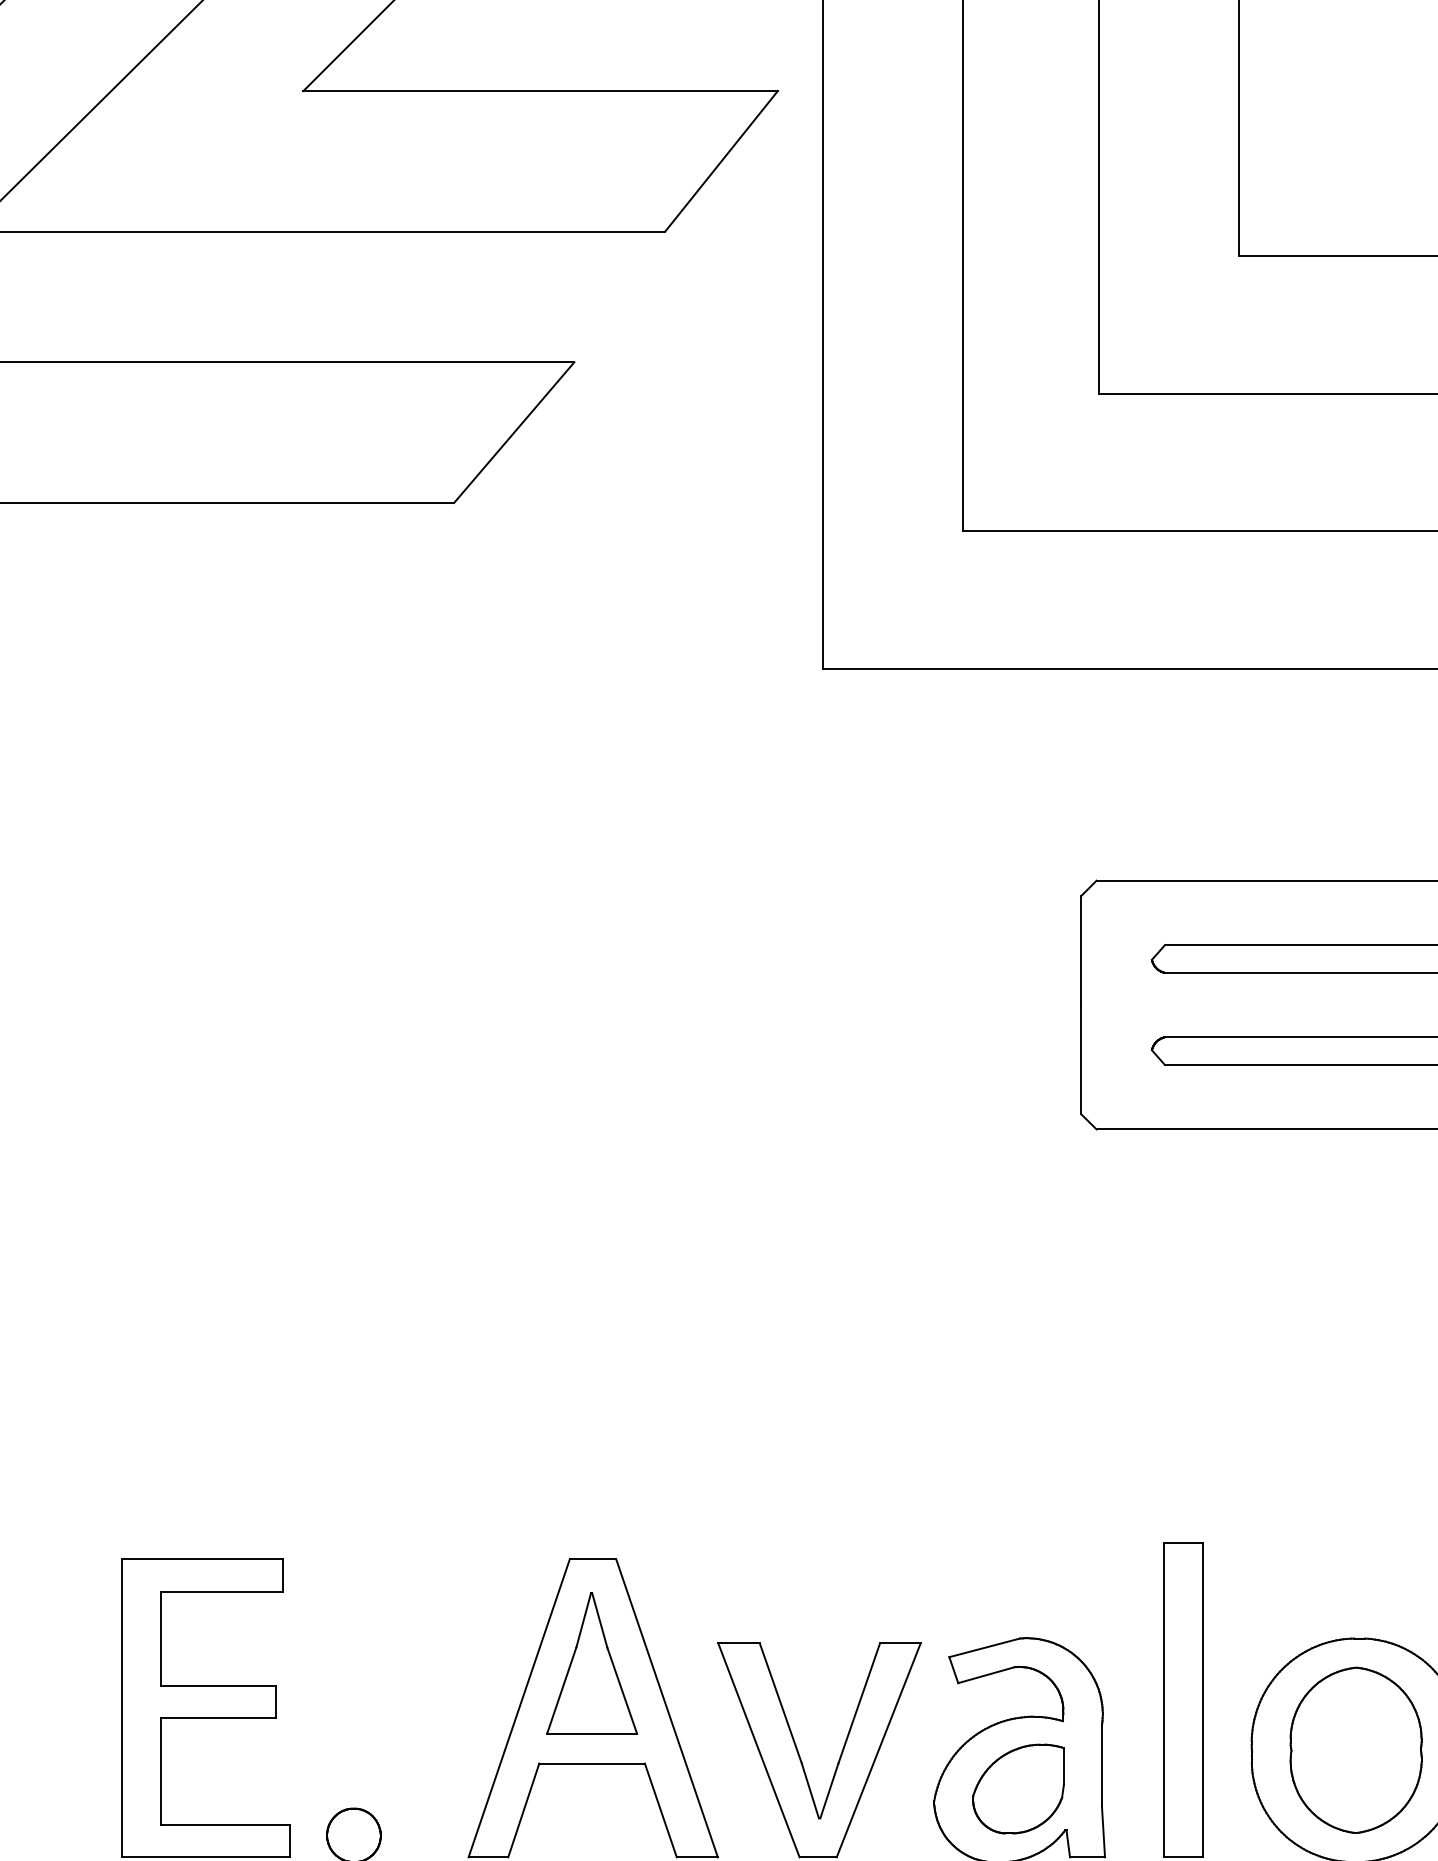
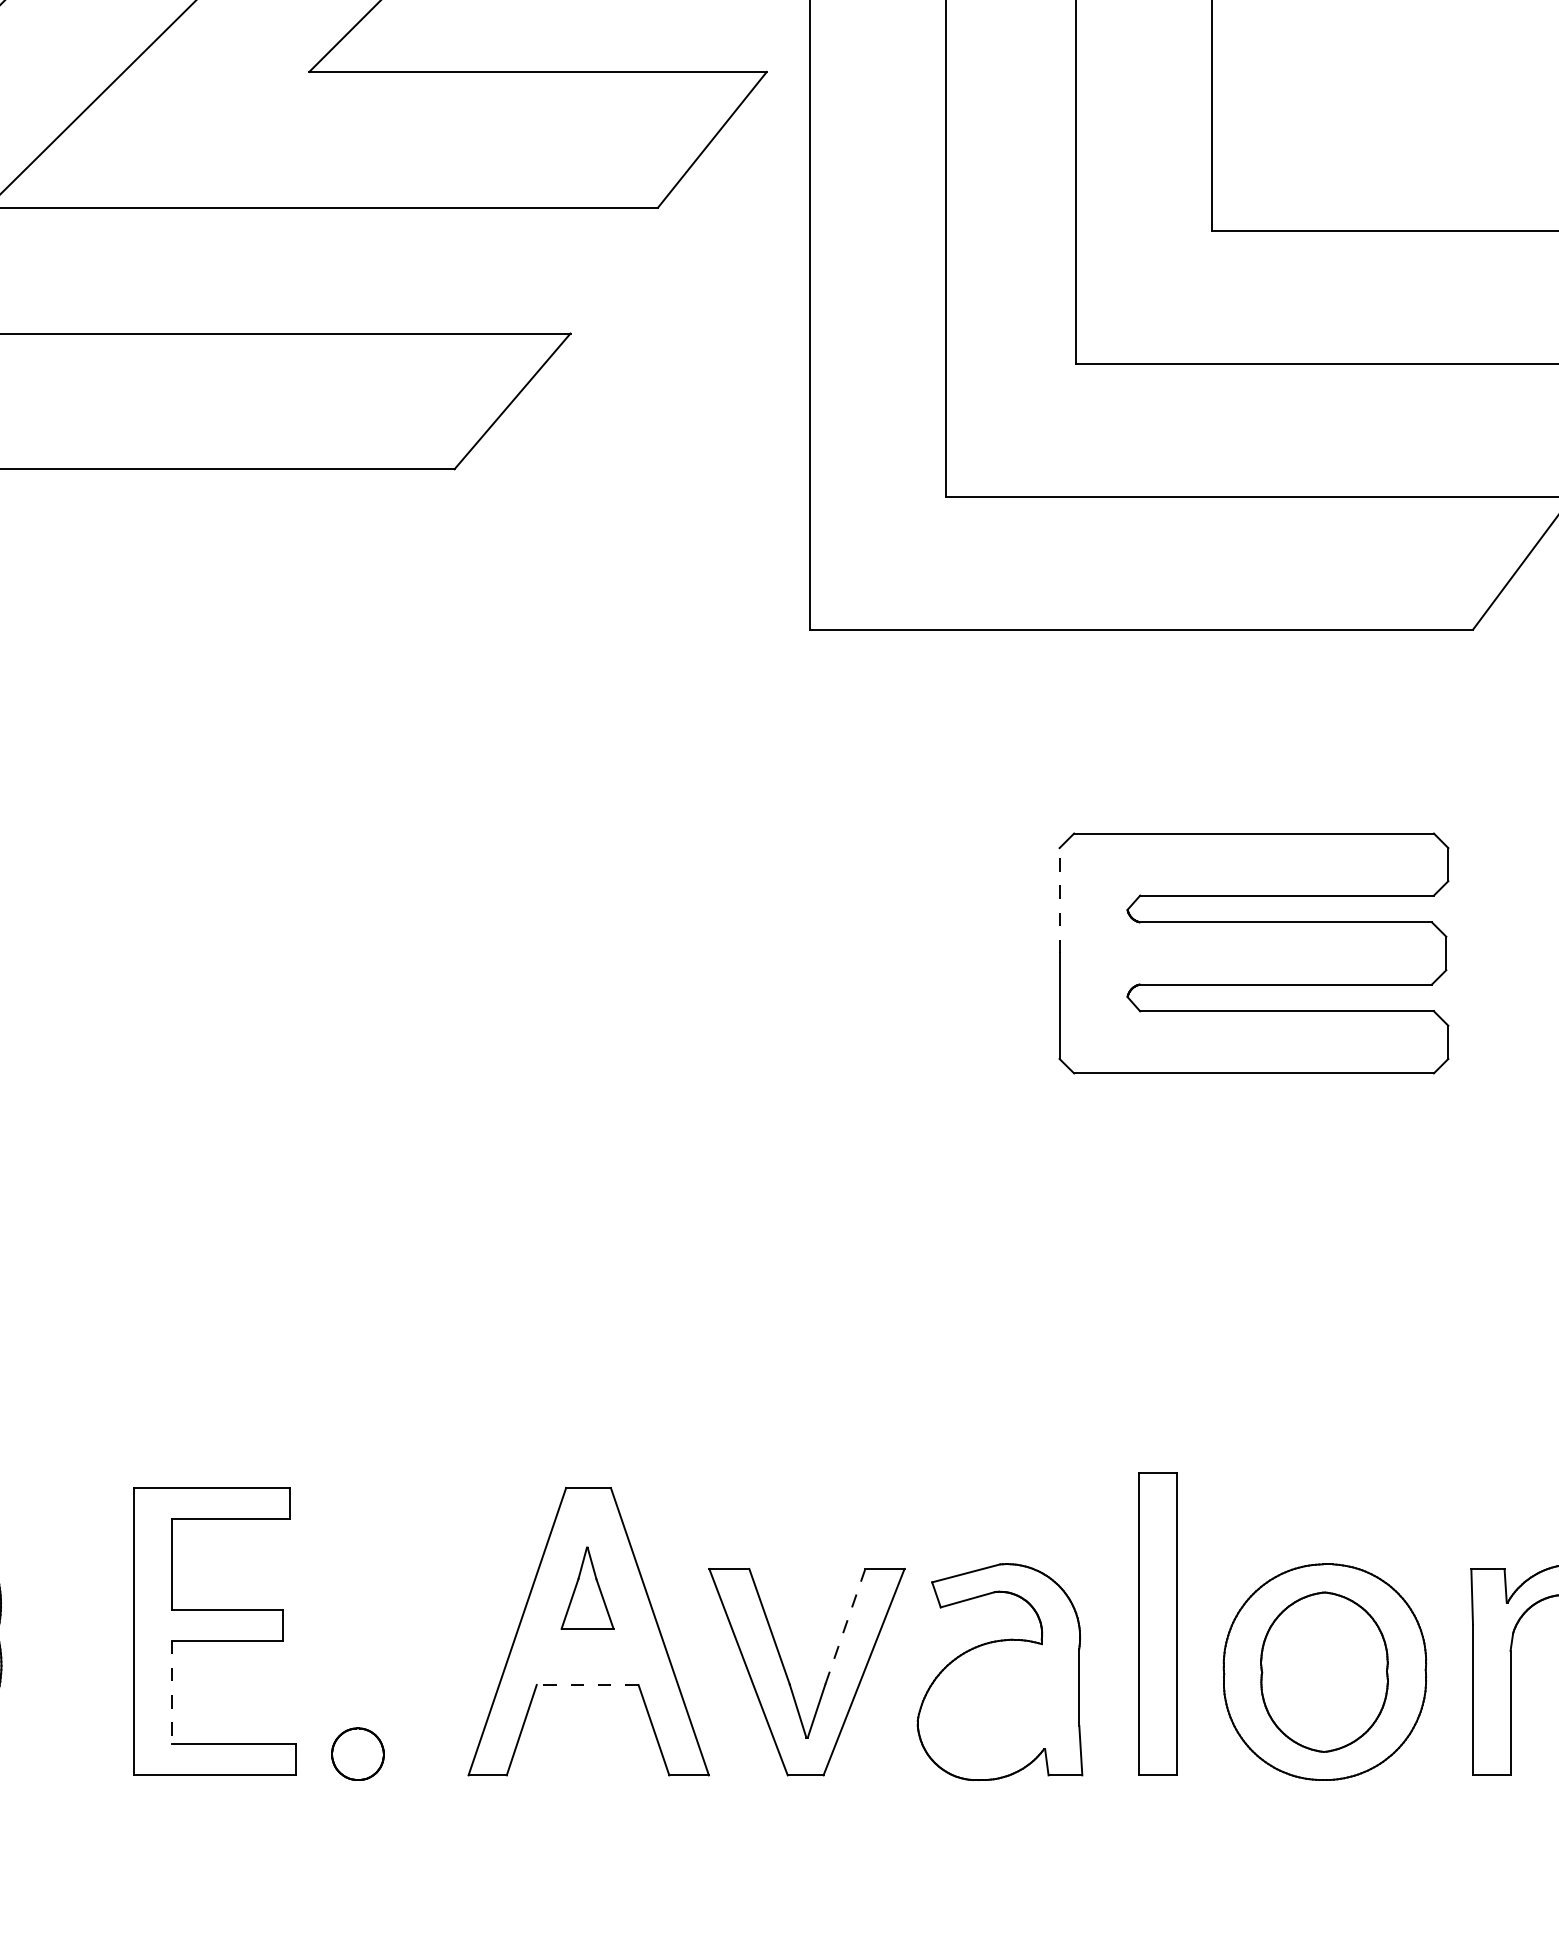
line: (1081, 950) -> (1059, 900), solid -> dashed
part: (591, 1662) -> (587, 1587), size x0.6
line: (859, 1702) -> (845, 1626), solid -> dashed
line: (591, 1763) -> (587, 1684), solid -> dashed
line: (160, 1771) -> (171, 1692), solid -> dashed
part: (1018, 1789) -> (998, 1709), removed

